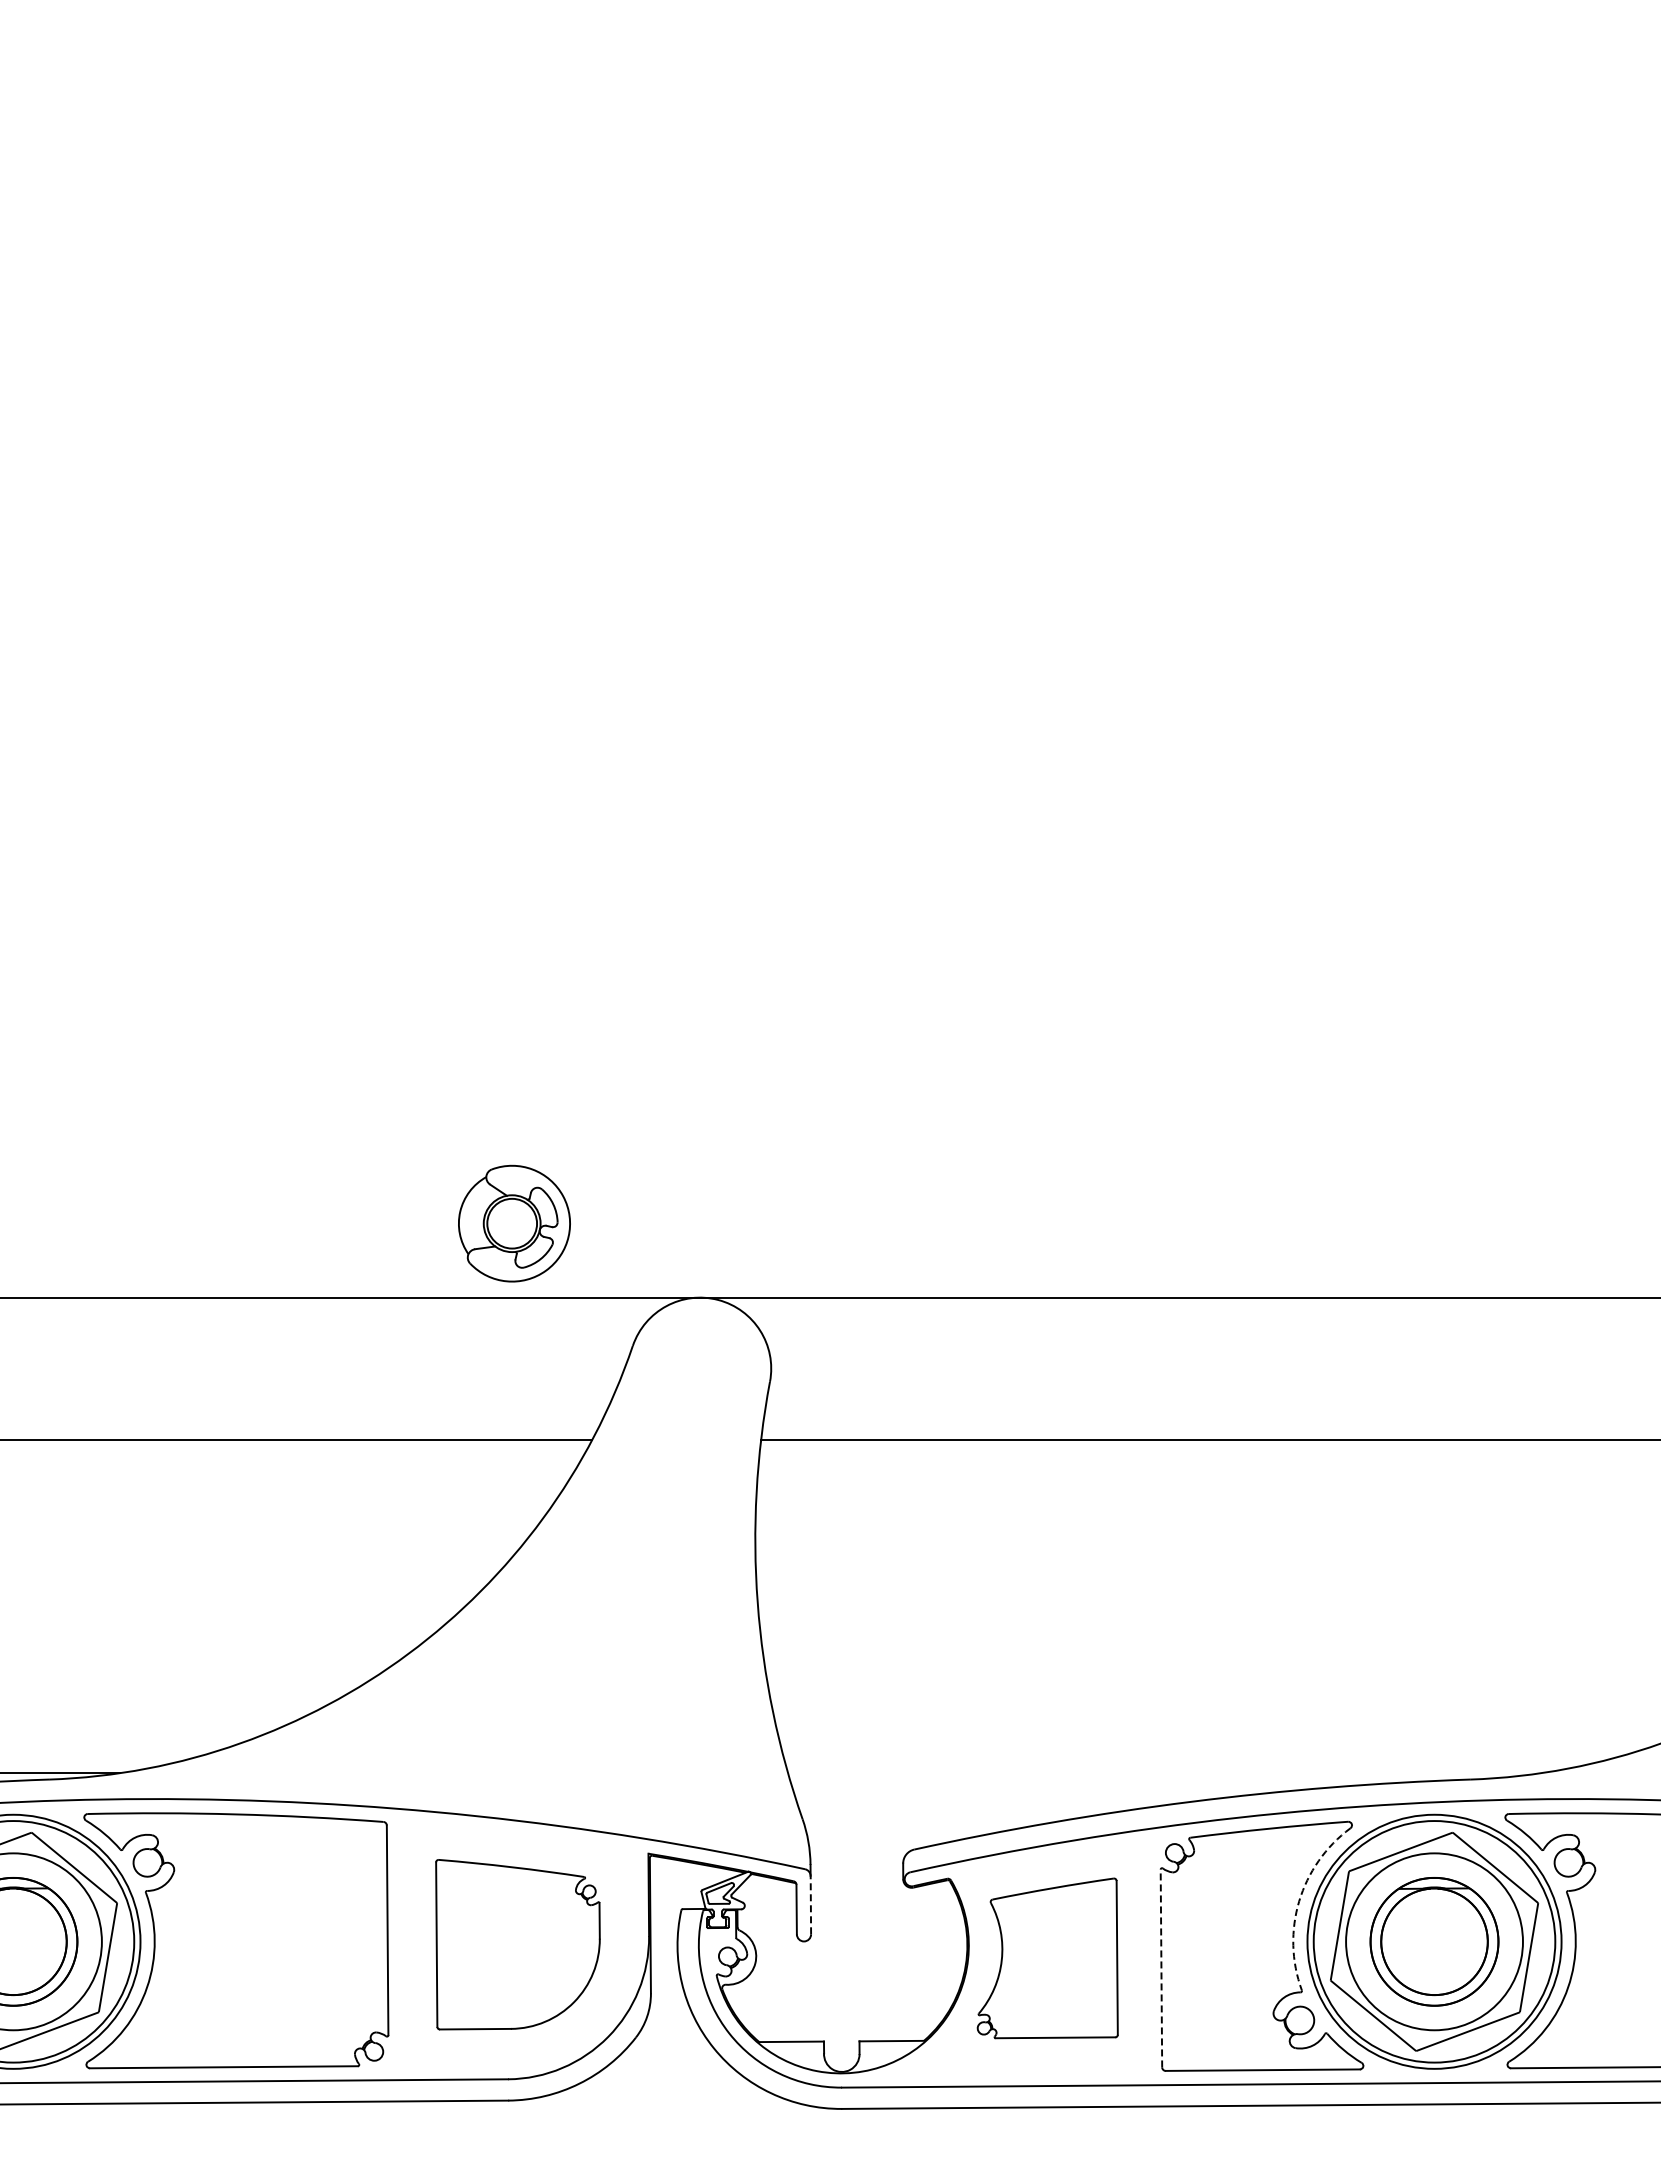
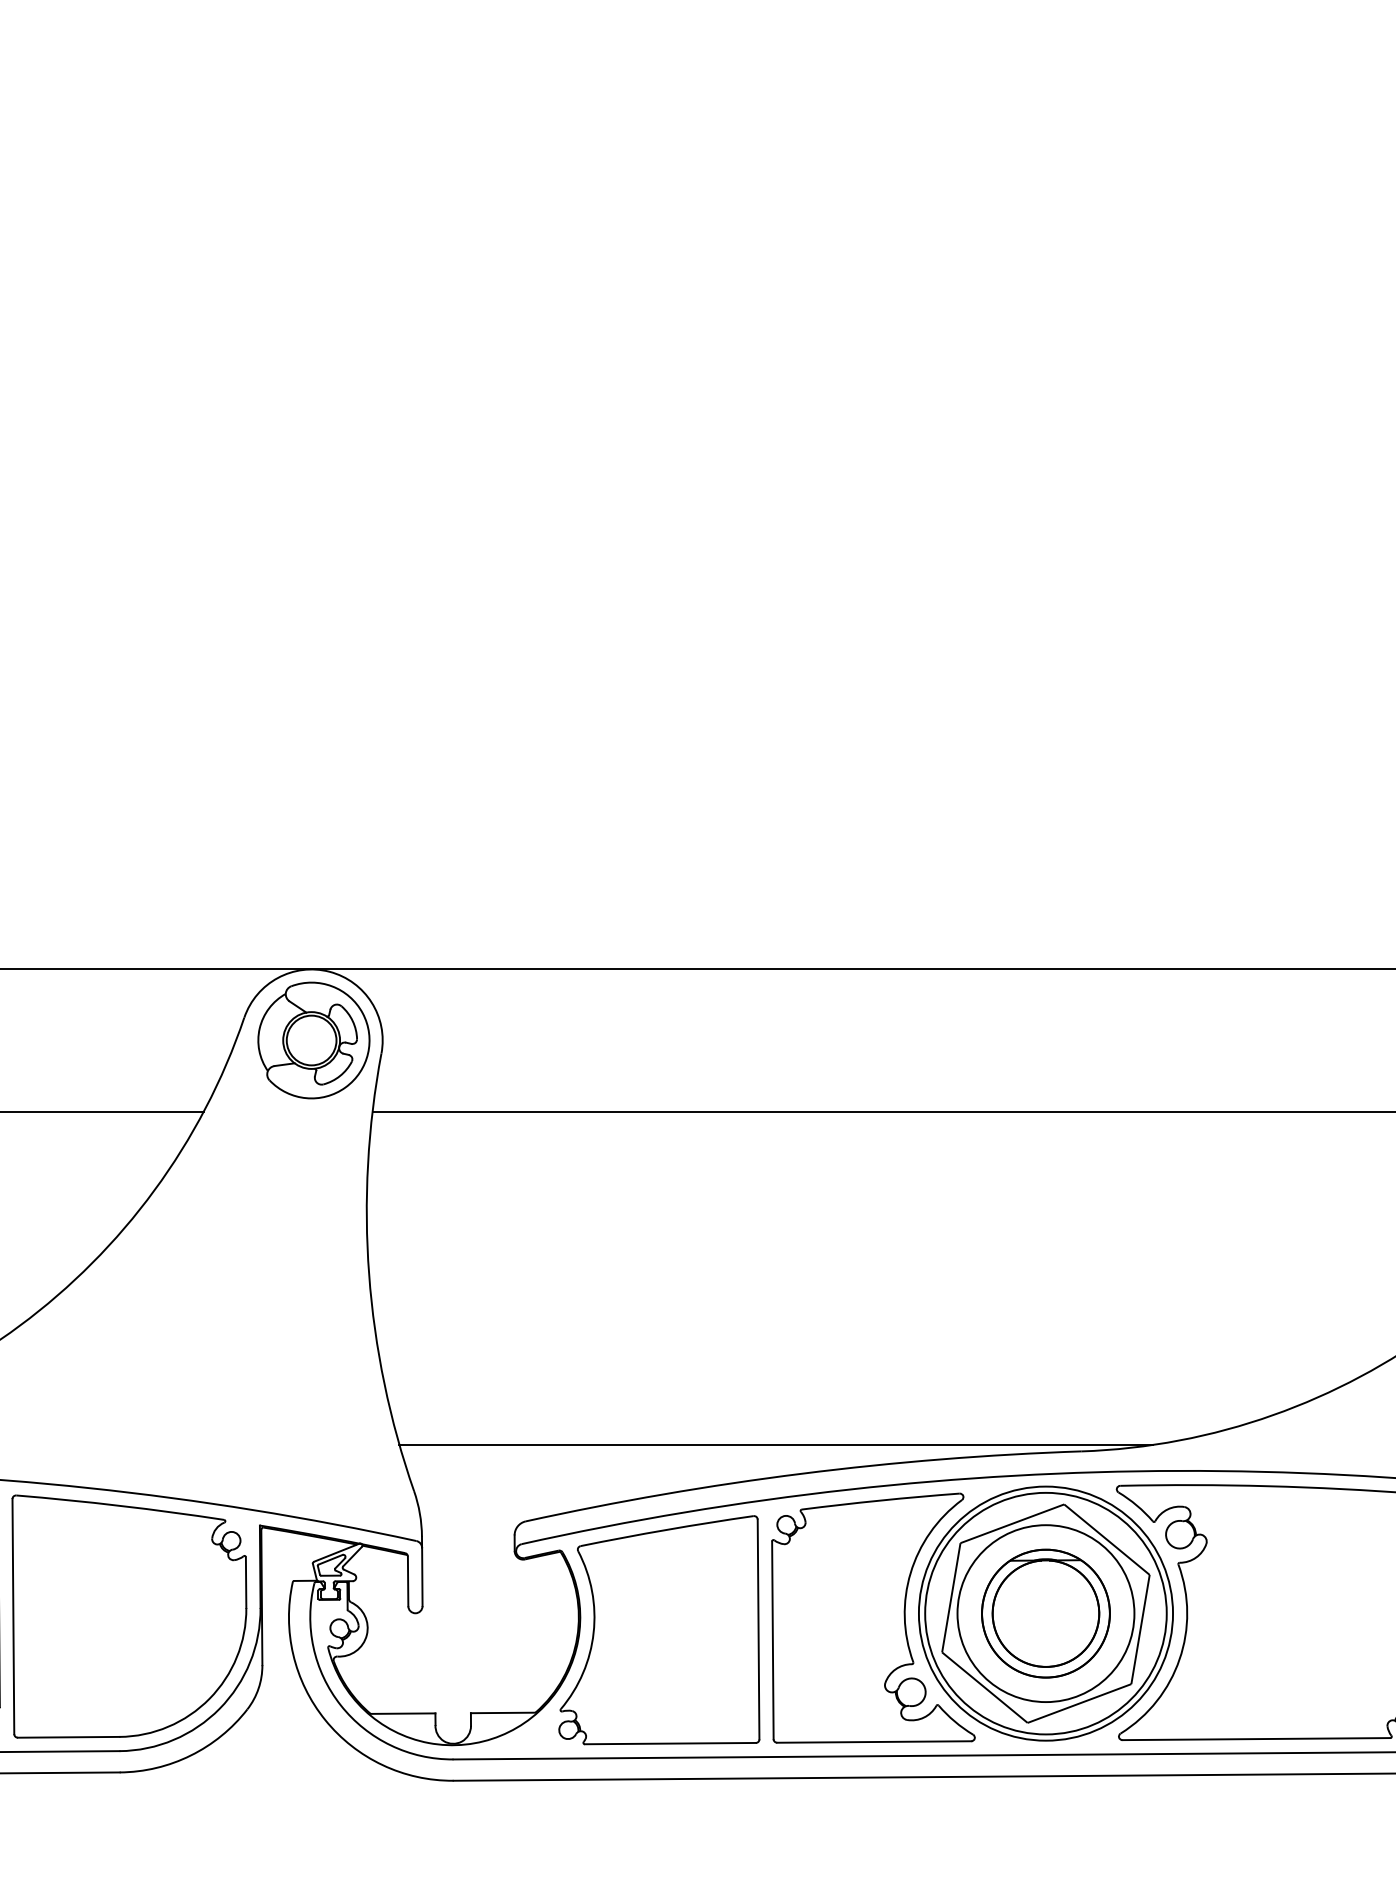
part: (514, 1223) -> (313, 1040), moved
line: (1164, 1773) -> (775, 1445), added
arc: (1299, 1901) -> (910, 1573), dashed -> solid
line: (810, 1904) -> (421, 1576), dashed -> solid
part: (517, 1944) -> (128, 1616), size x1.43
part: (1047, 1958) -> (658, 1630), size x1.43
line: (1161, 1968) -> (772, 1640), dashed -> solid

